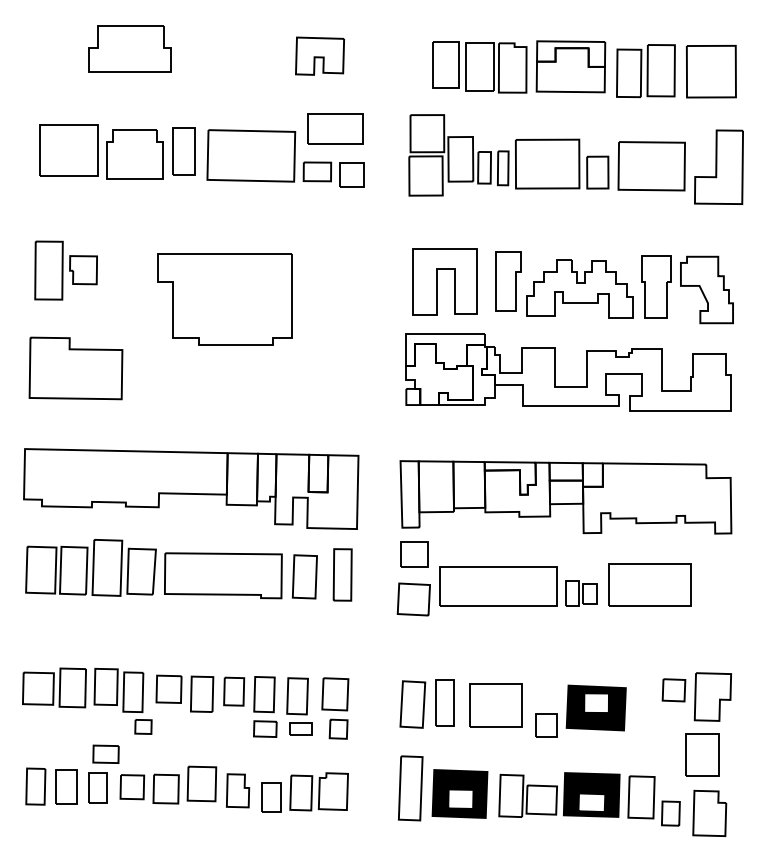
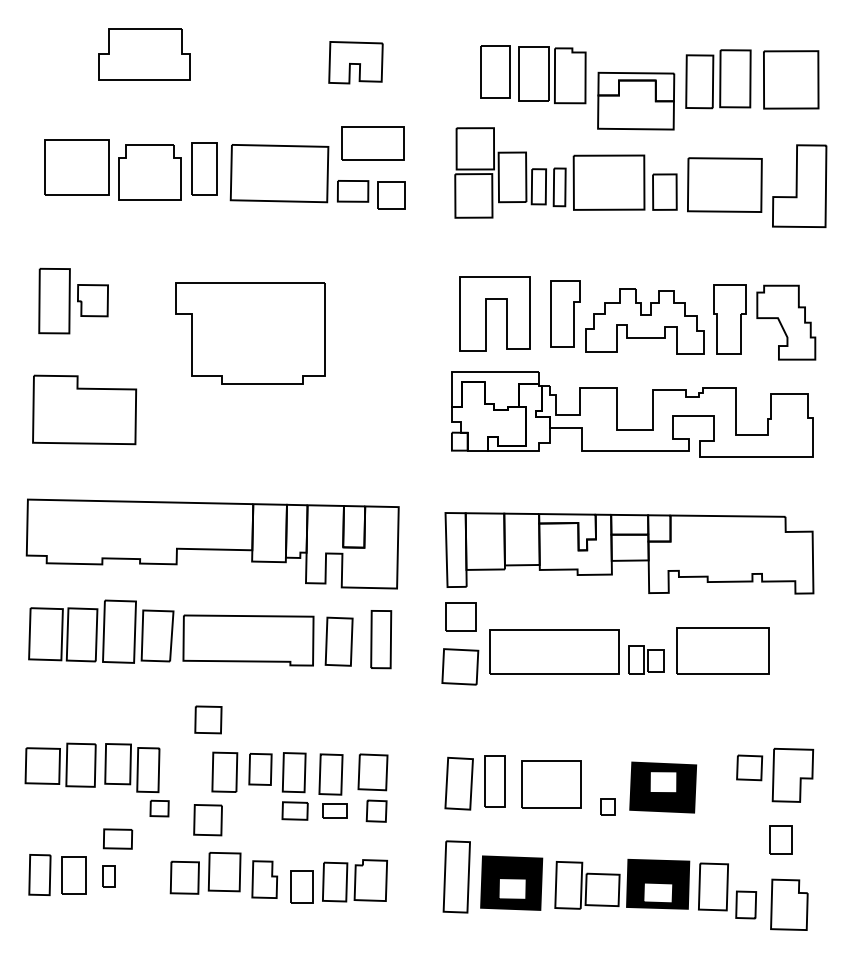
part: (570, 66) -> (635, 100), moved
part: (168, 688) -> (207, 819), moved
part: (546, 725) -> (607, 807), size x0.6
part: (702, 754) -> (781, 839), size x0.6
part: (97, 787) -> (108, 875), size x0.6
part: (132, 787) -> (208, 720), moved

